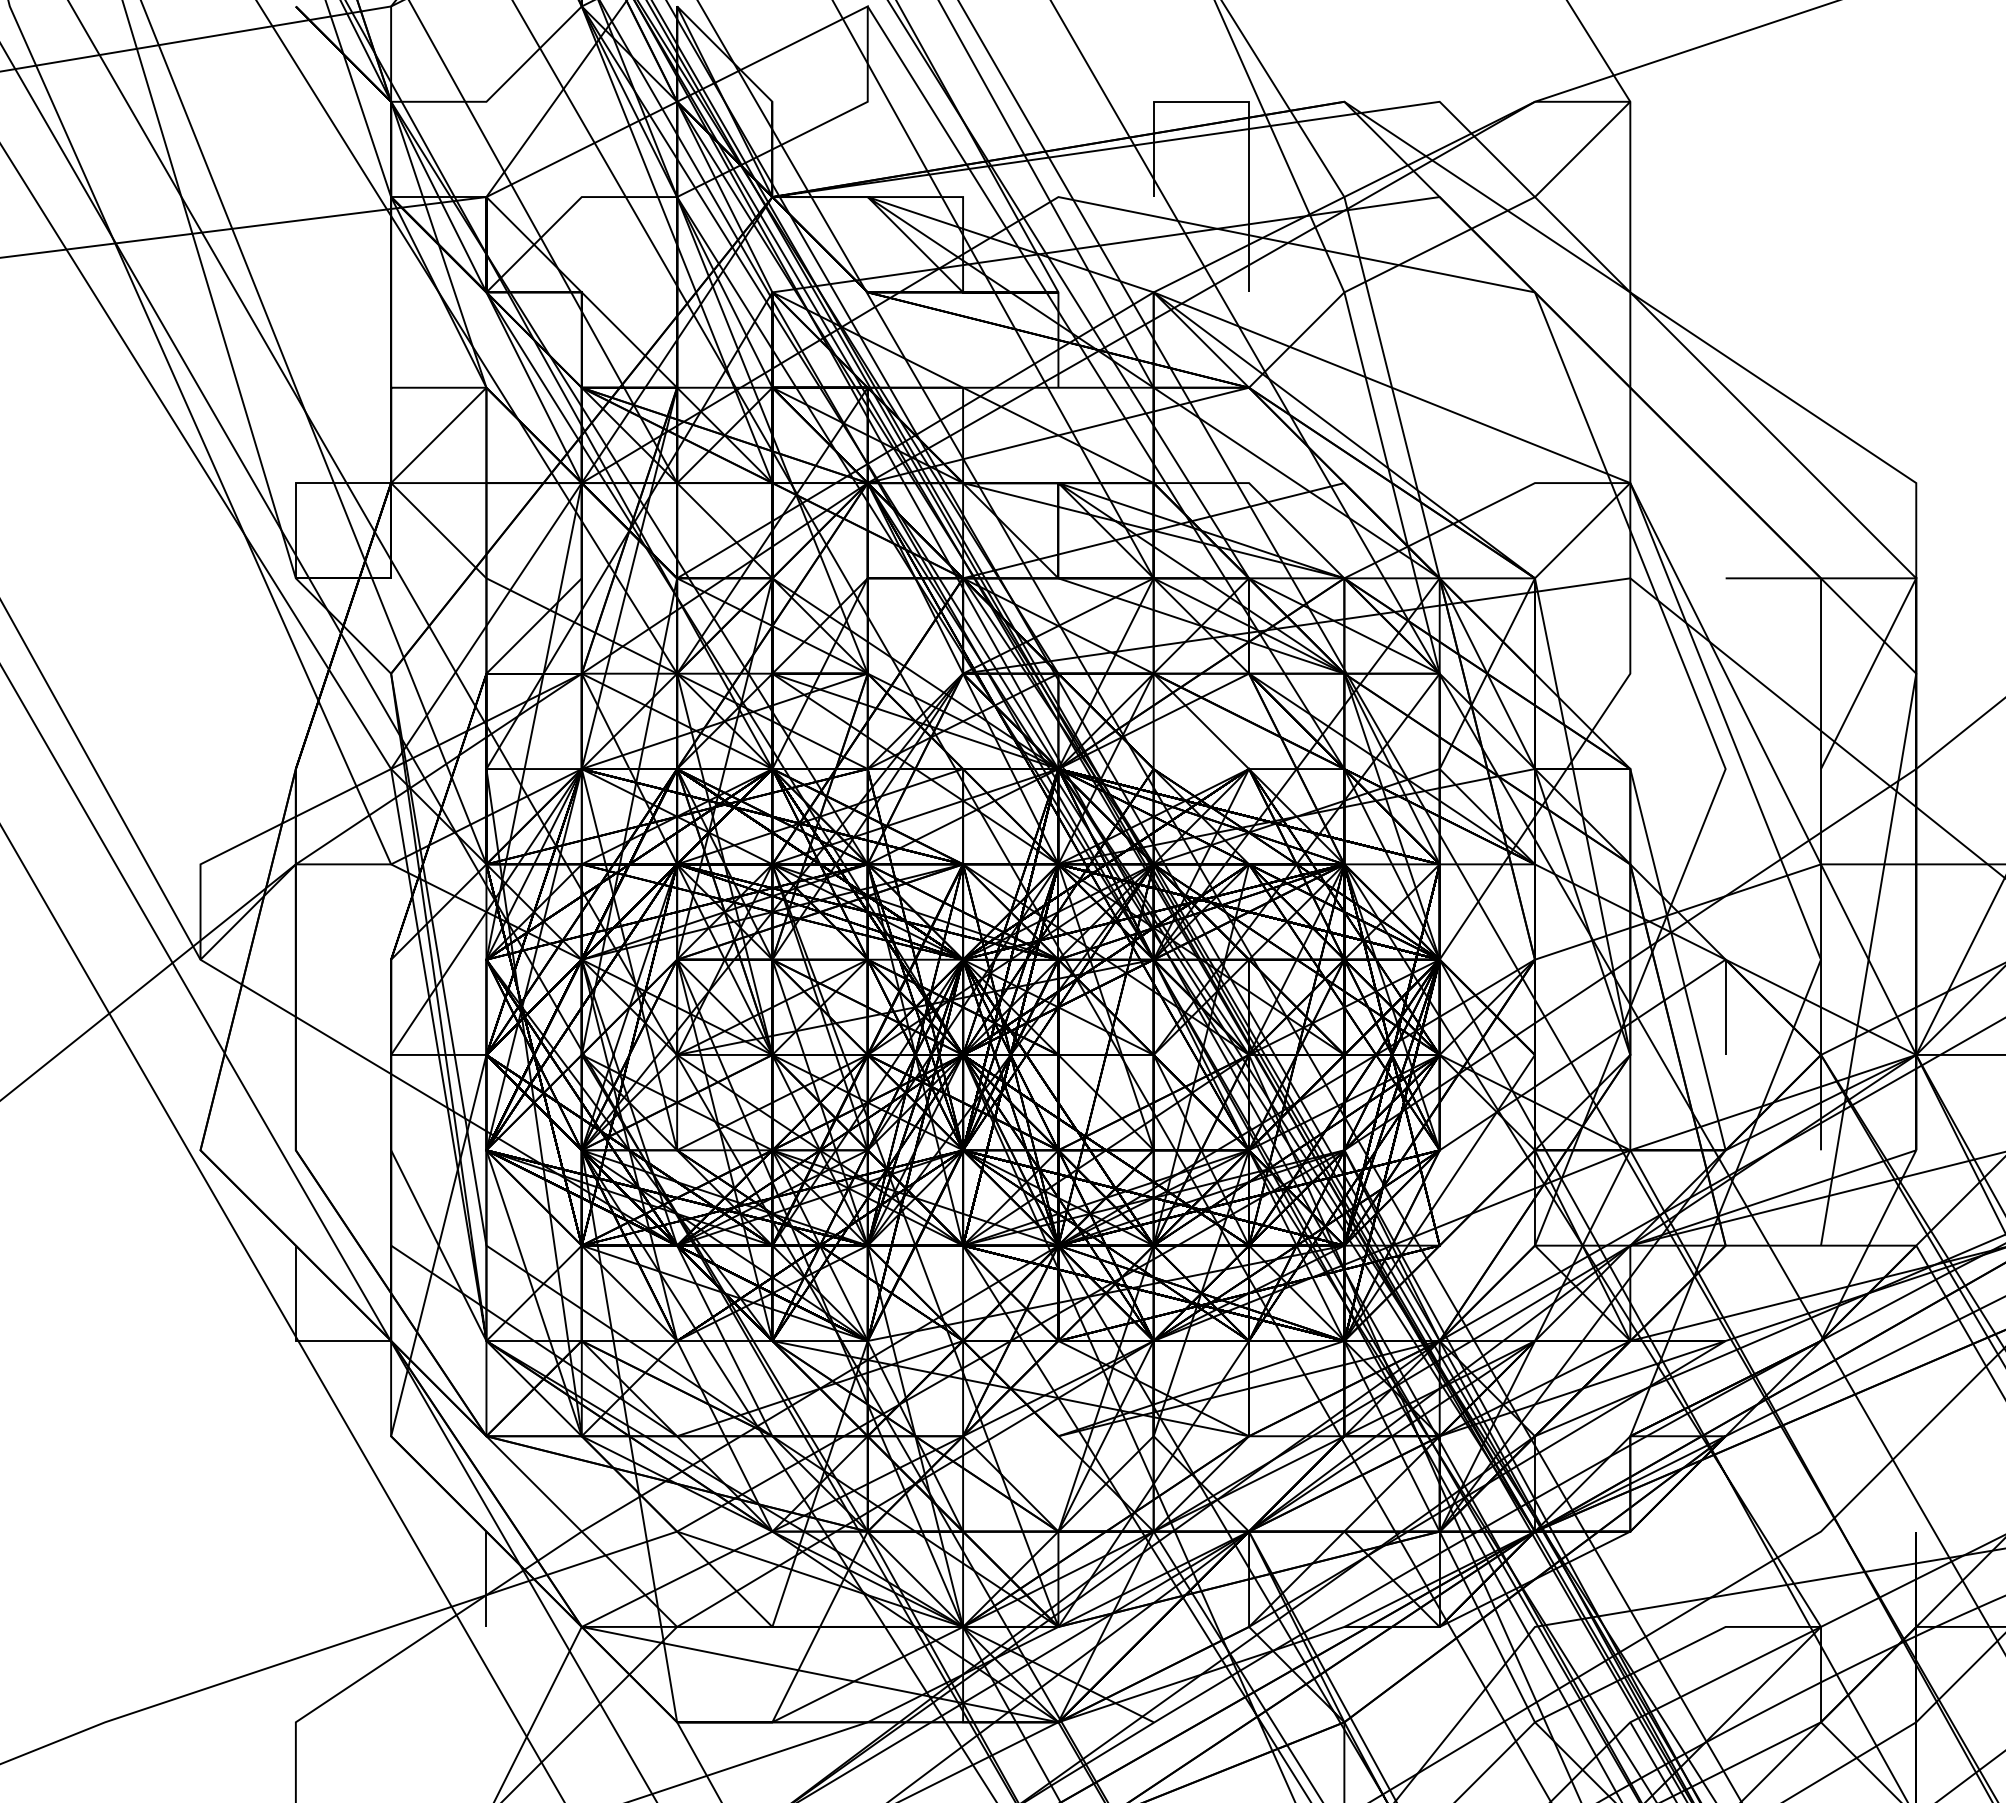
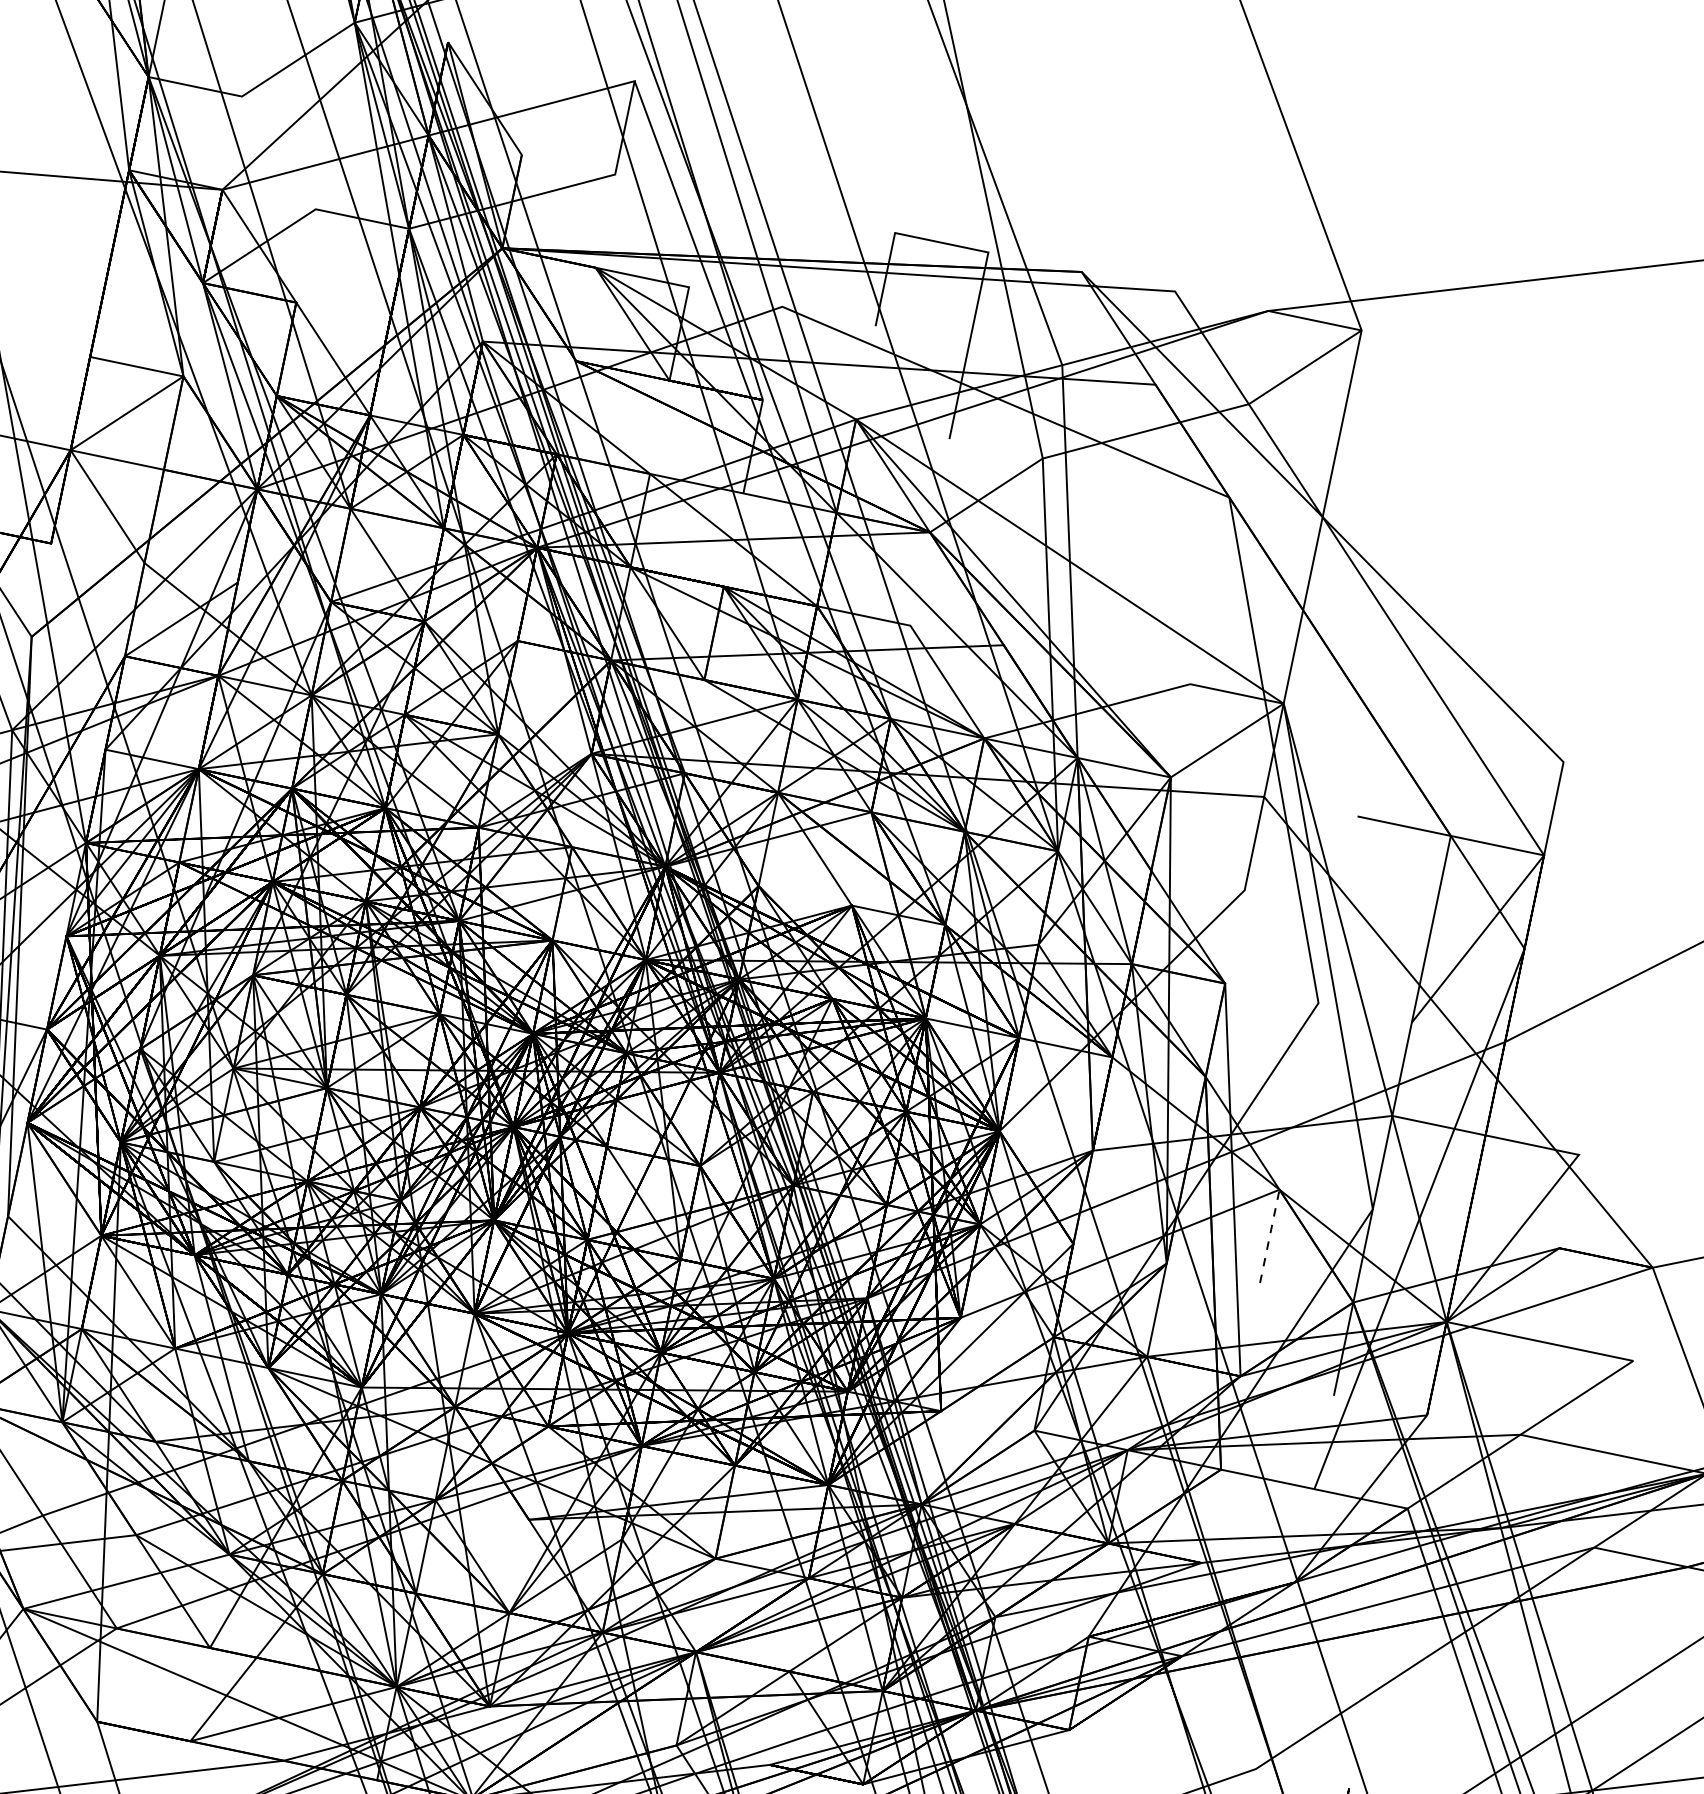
line: (1725, 1007) -> (1269, 1236), solid -> dashed

